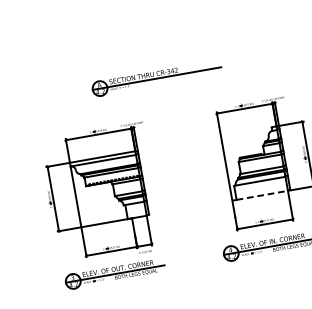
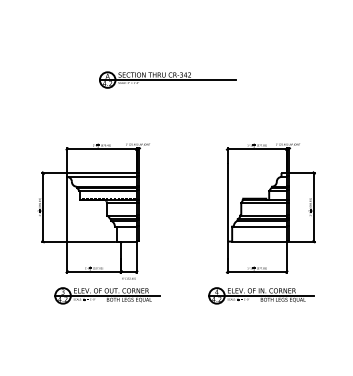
part: (156, 78) -> (167, 79), moved
line: (262, 195) -> (259, 241), dashed -> solid
part: (115, 273) -> (107, 295), moved

